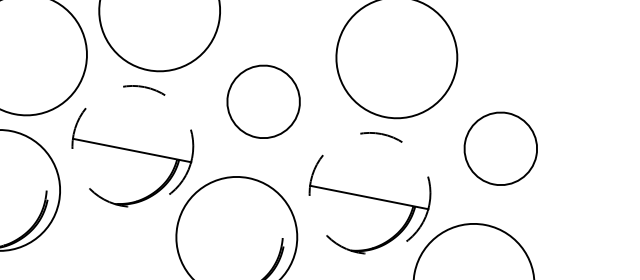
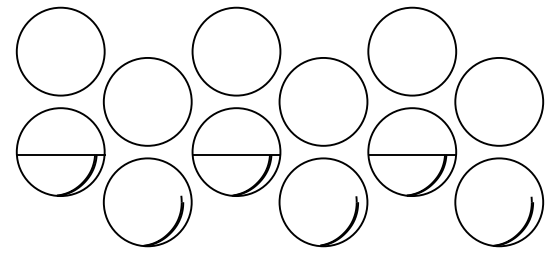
circle: (263, 101) -> (323, 101), size x1.67
circle: (132, 146) -> (236, 152), dashed -> solid
circle: (501, 148) -> (499, 101), size x1.67
circle: (370, 193) -> (412, 152), dashed -> solid

